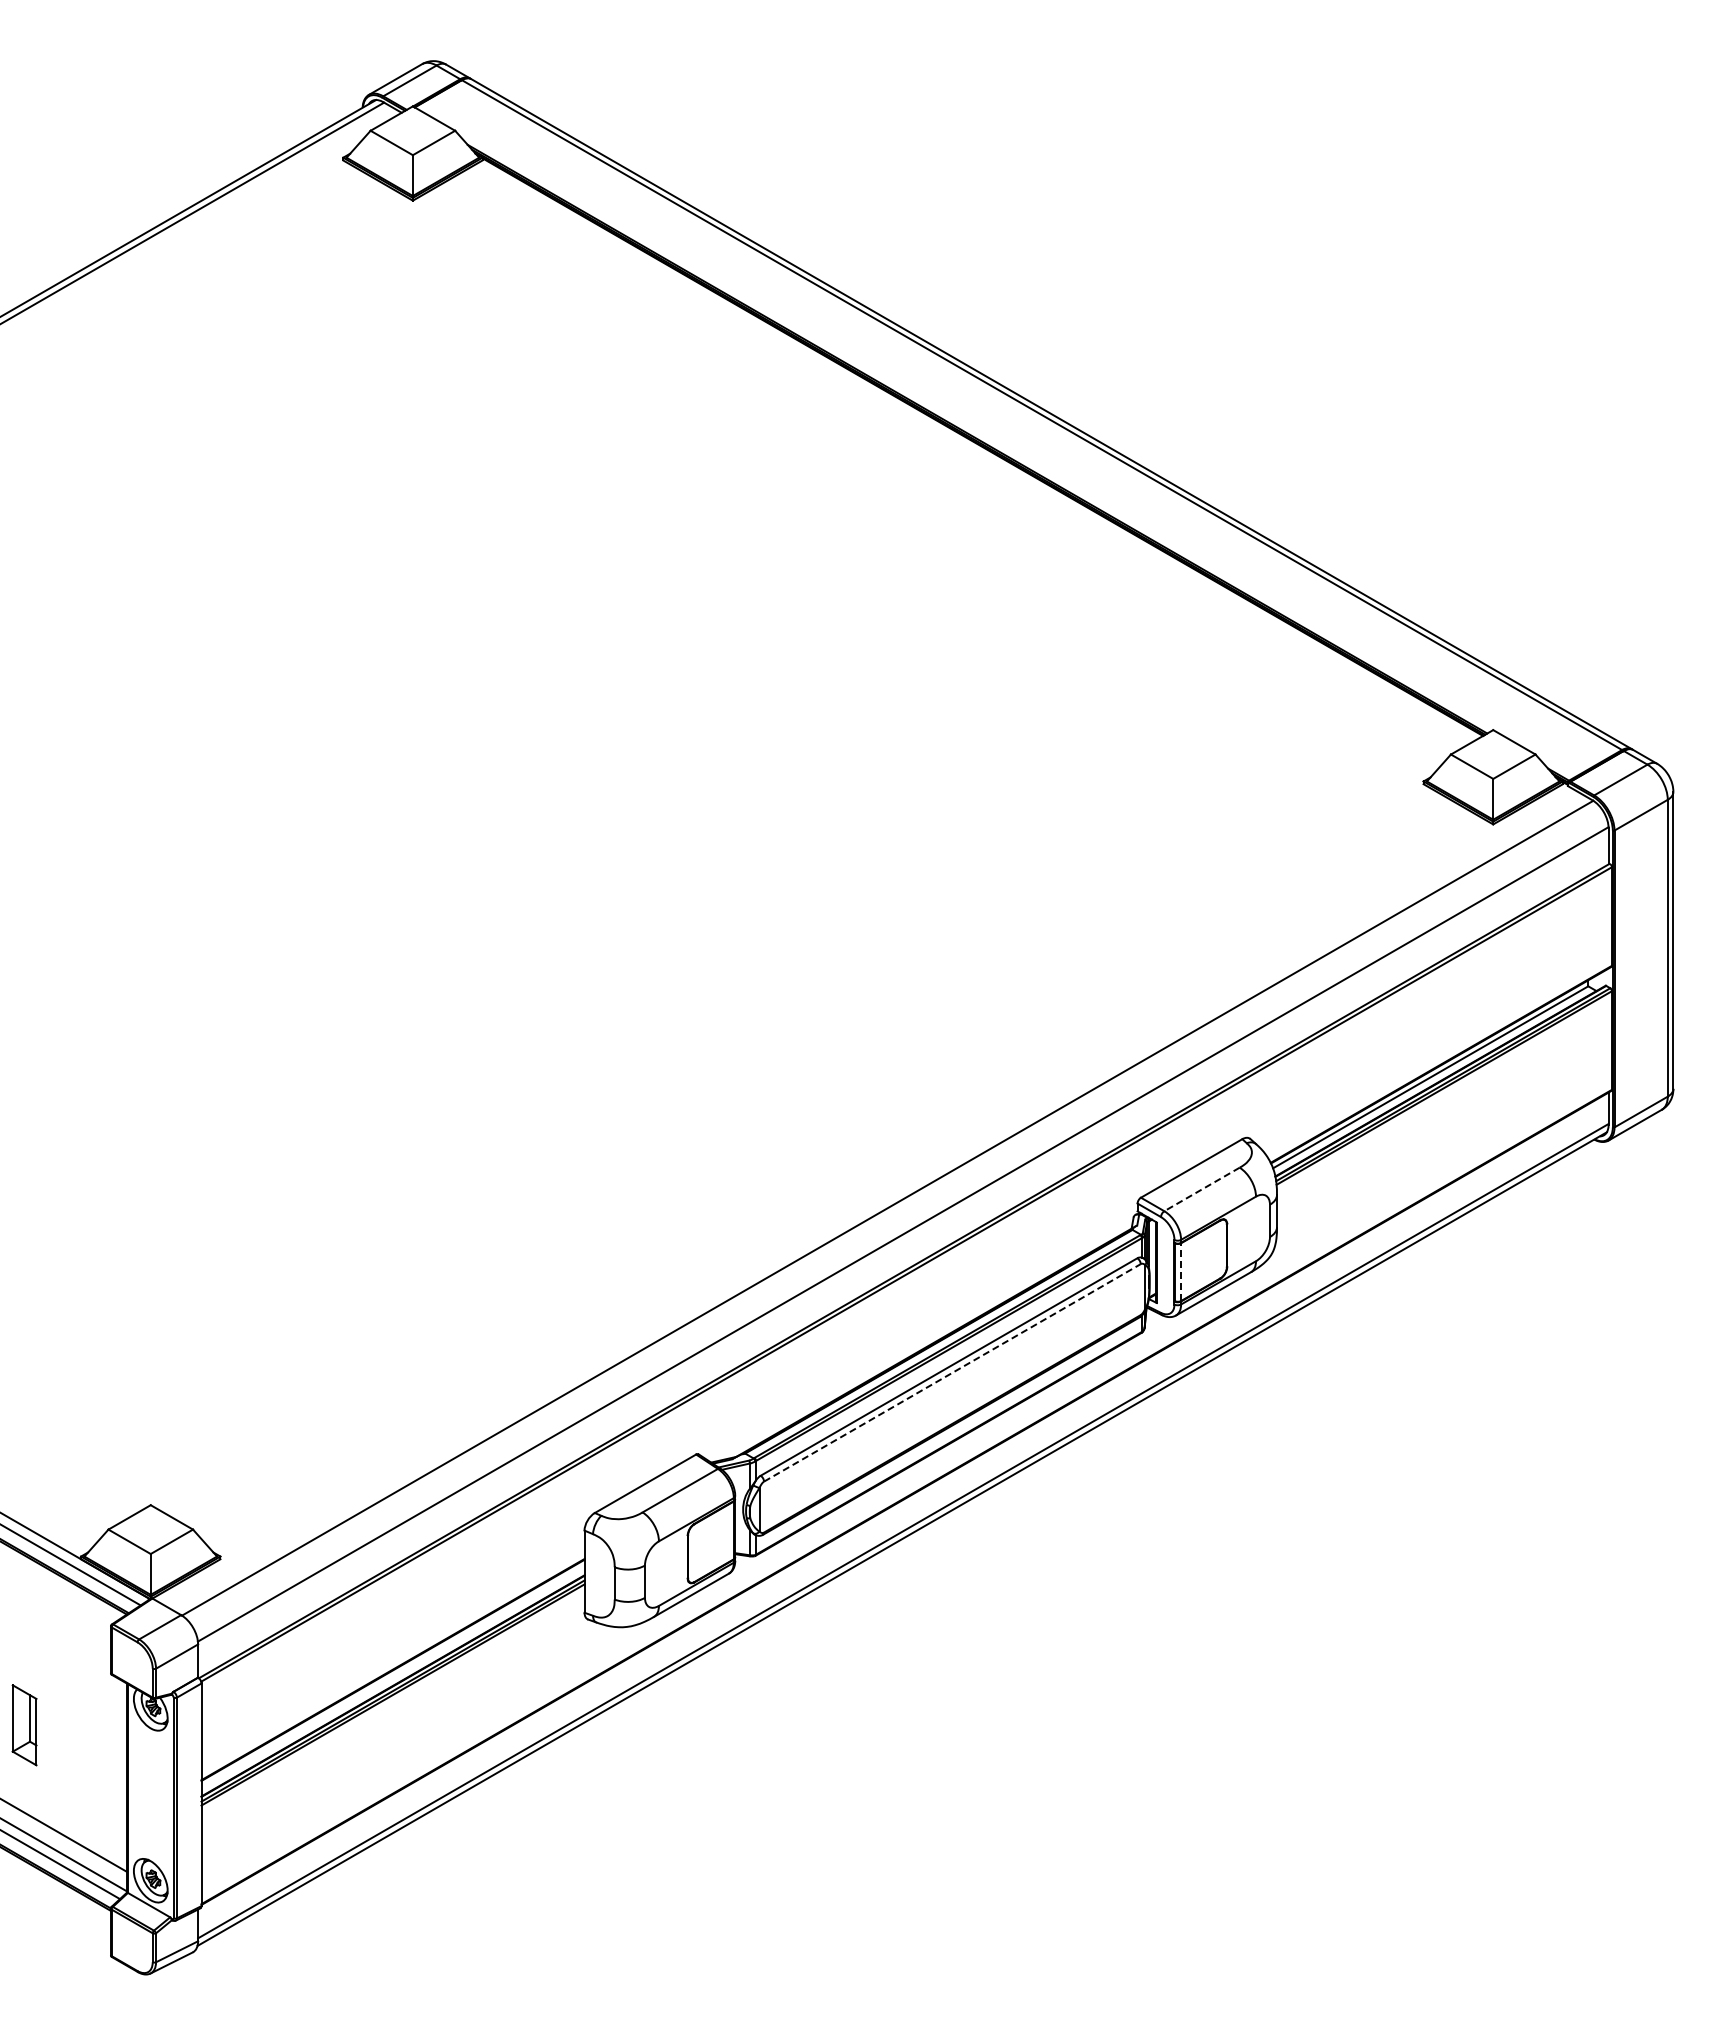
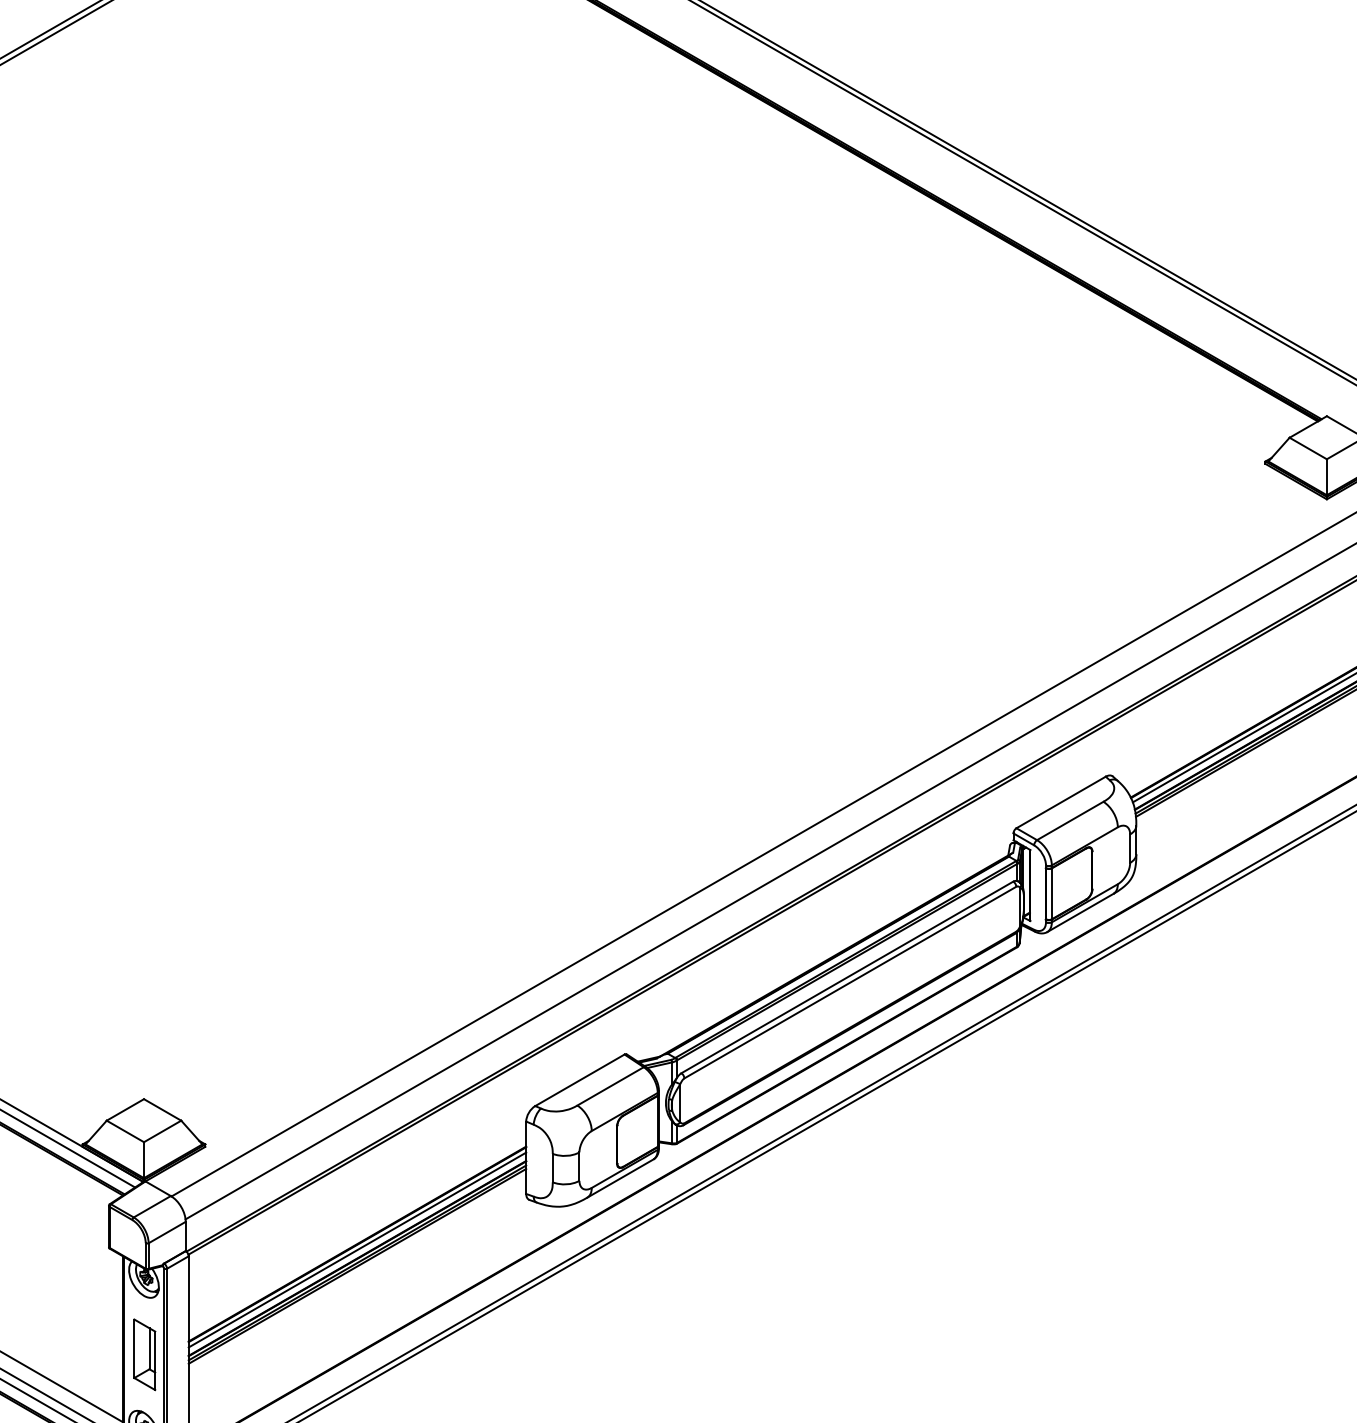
line: (1202, 1189) -> (1070, 821), dashed -> solid
line: (1181, 1272) -> (1052, 894), dashed -> solid
line: (952, 1372) -> (850, 982), dashed -> solid
line: (392, 1675) -> (357, 1249), added
part: (24, 1725) -> (144, 1354), moved

